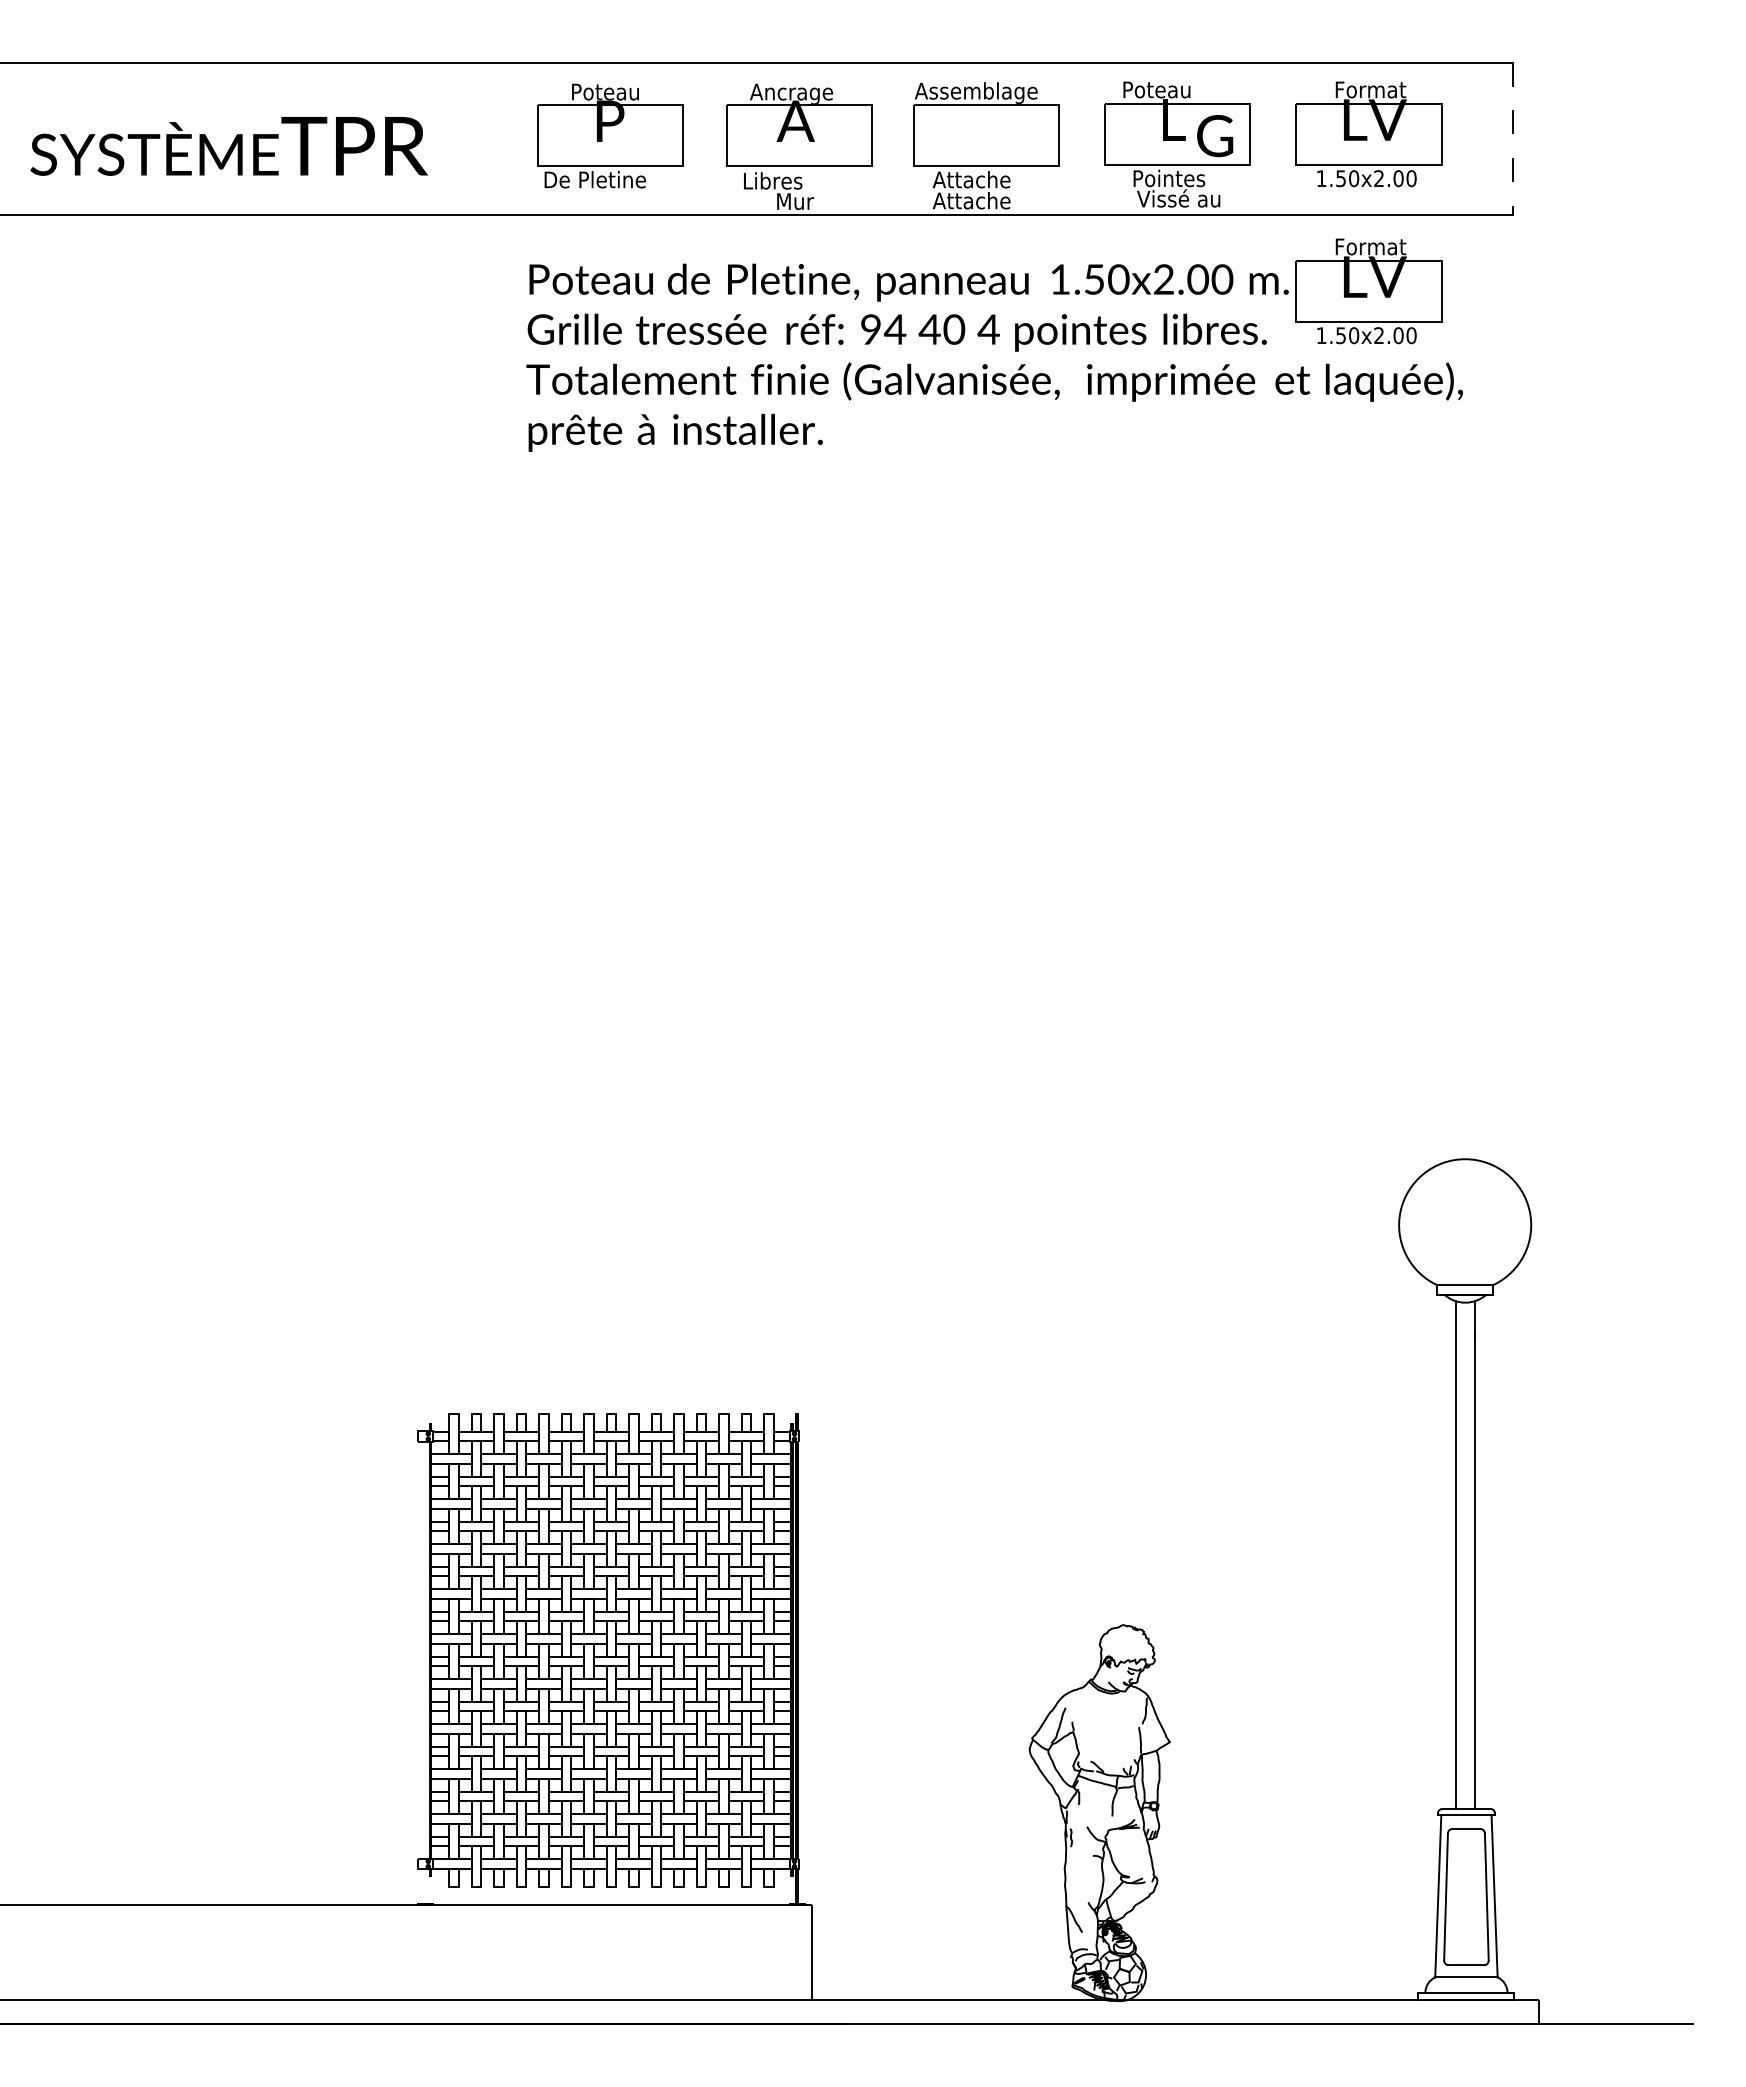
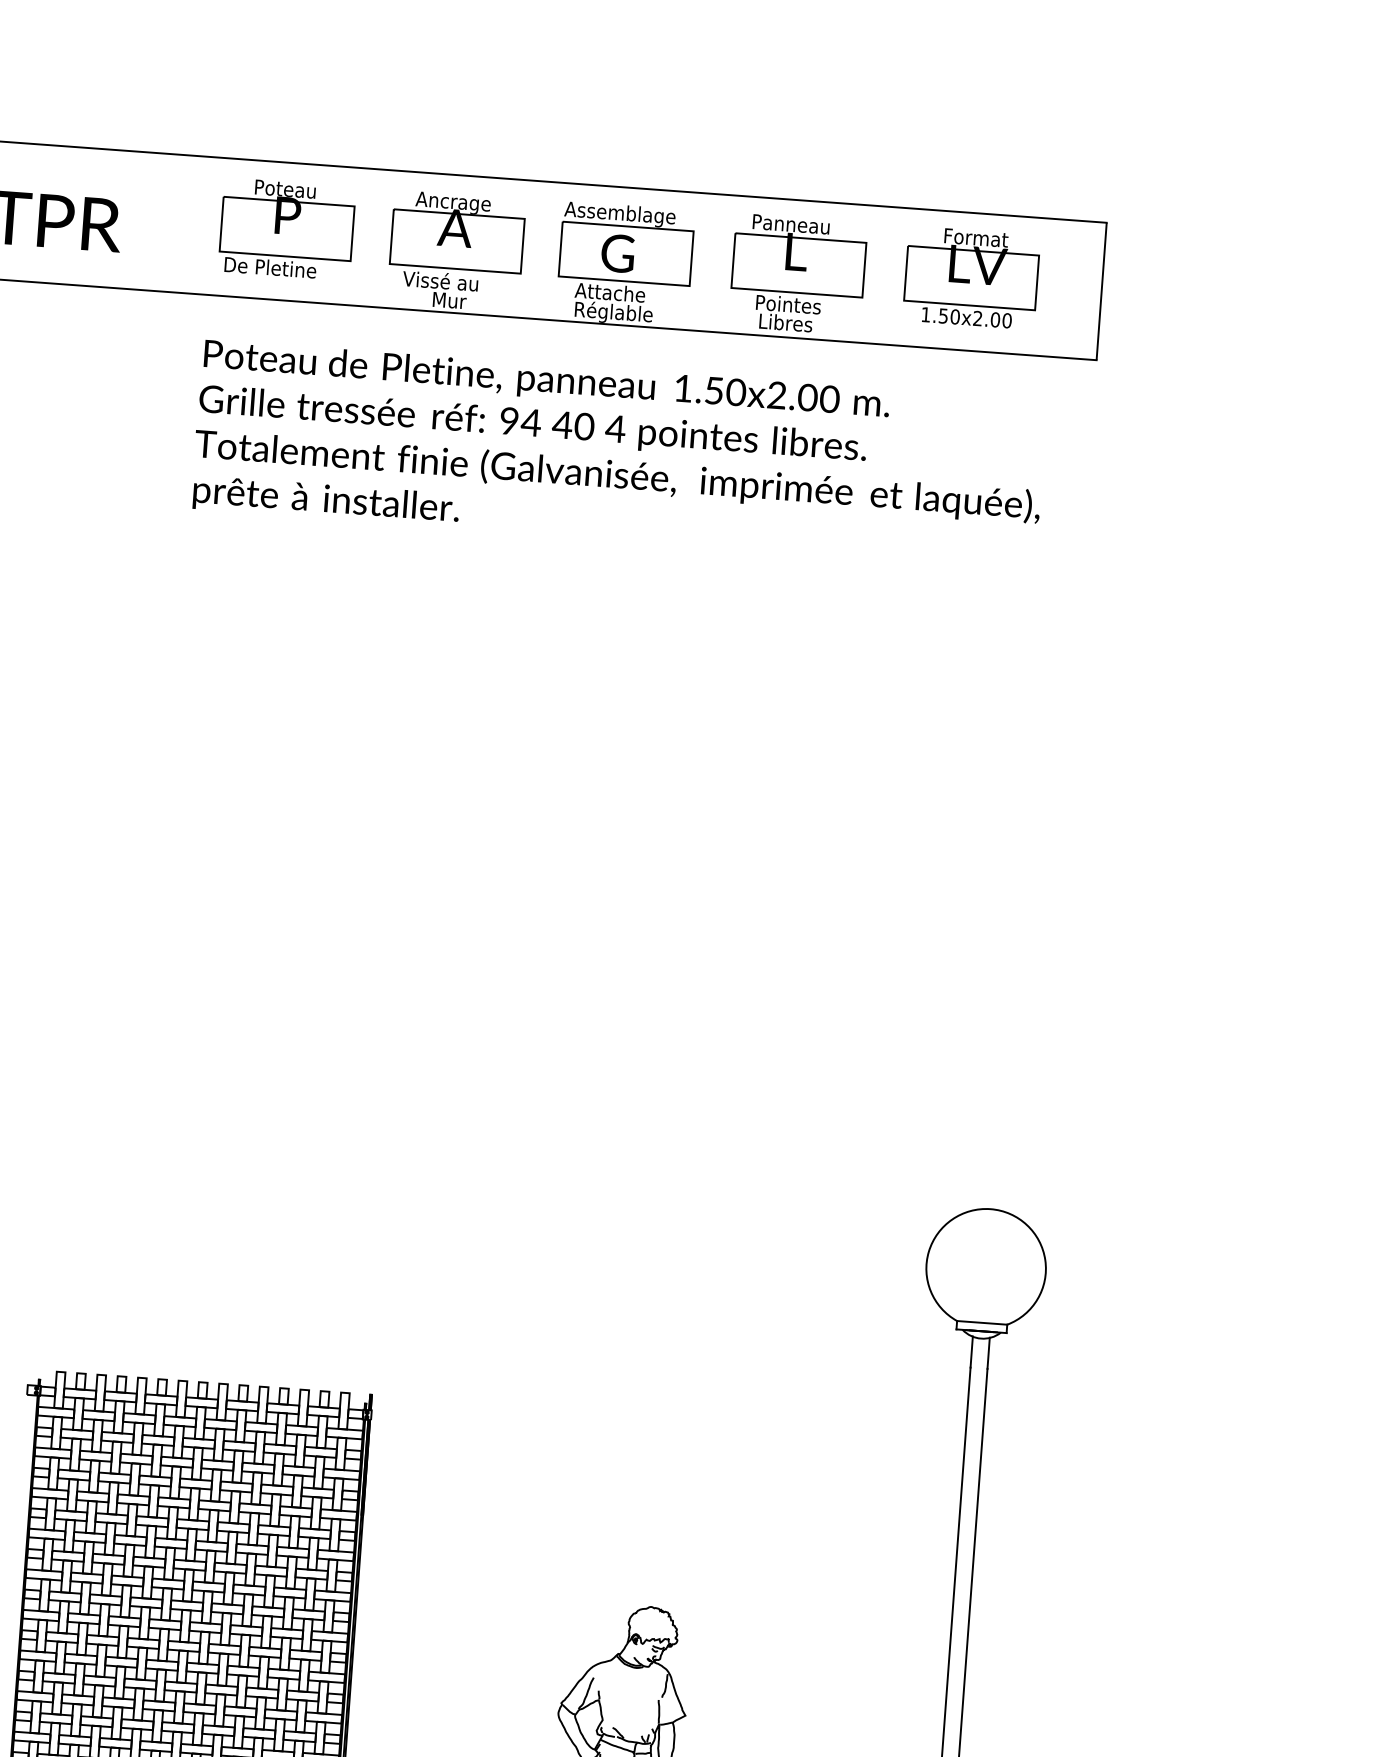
text: (1171, 90) -> (796, 225), Poteau -> Panneau
text: (1215, 136) -> (618, 253), moved
line: (1513, 139) -> (1101, 292), dashed -> solid
text: (783, 180) -> (440, 280), Libres -> Vissé au
text: (1178, 198) -> (795, 323), Vissé au -> Libres
text: (976, 202) -> (612, 313), Attache -> Réglable
part: (1368, 291) -> (960, 419), removed

